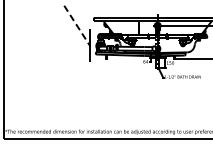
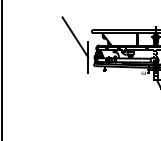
line: (77, 25) -> (75, 37), dashed -> solid

